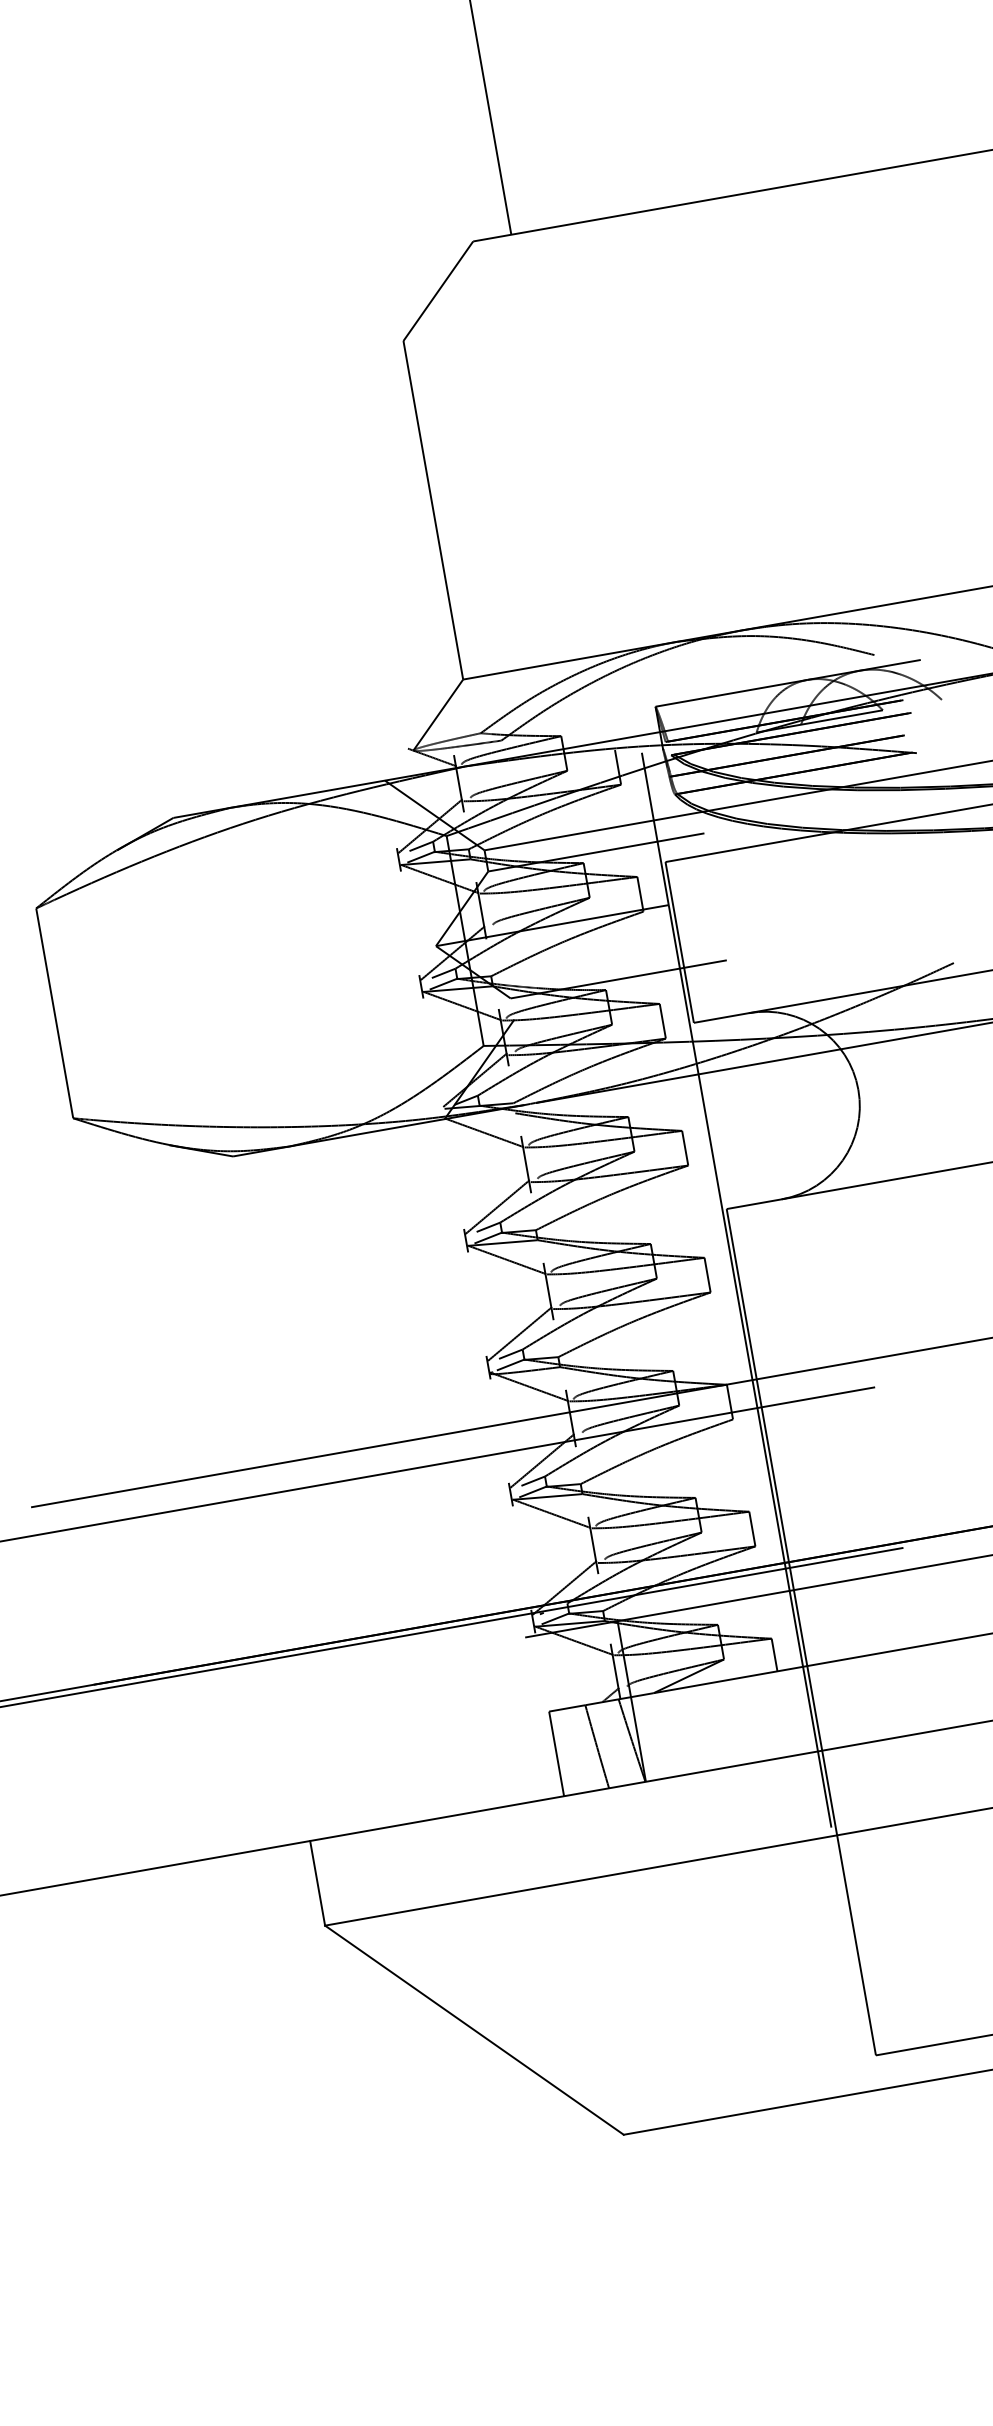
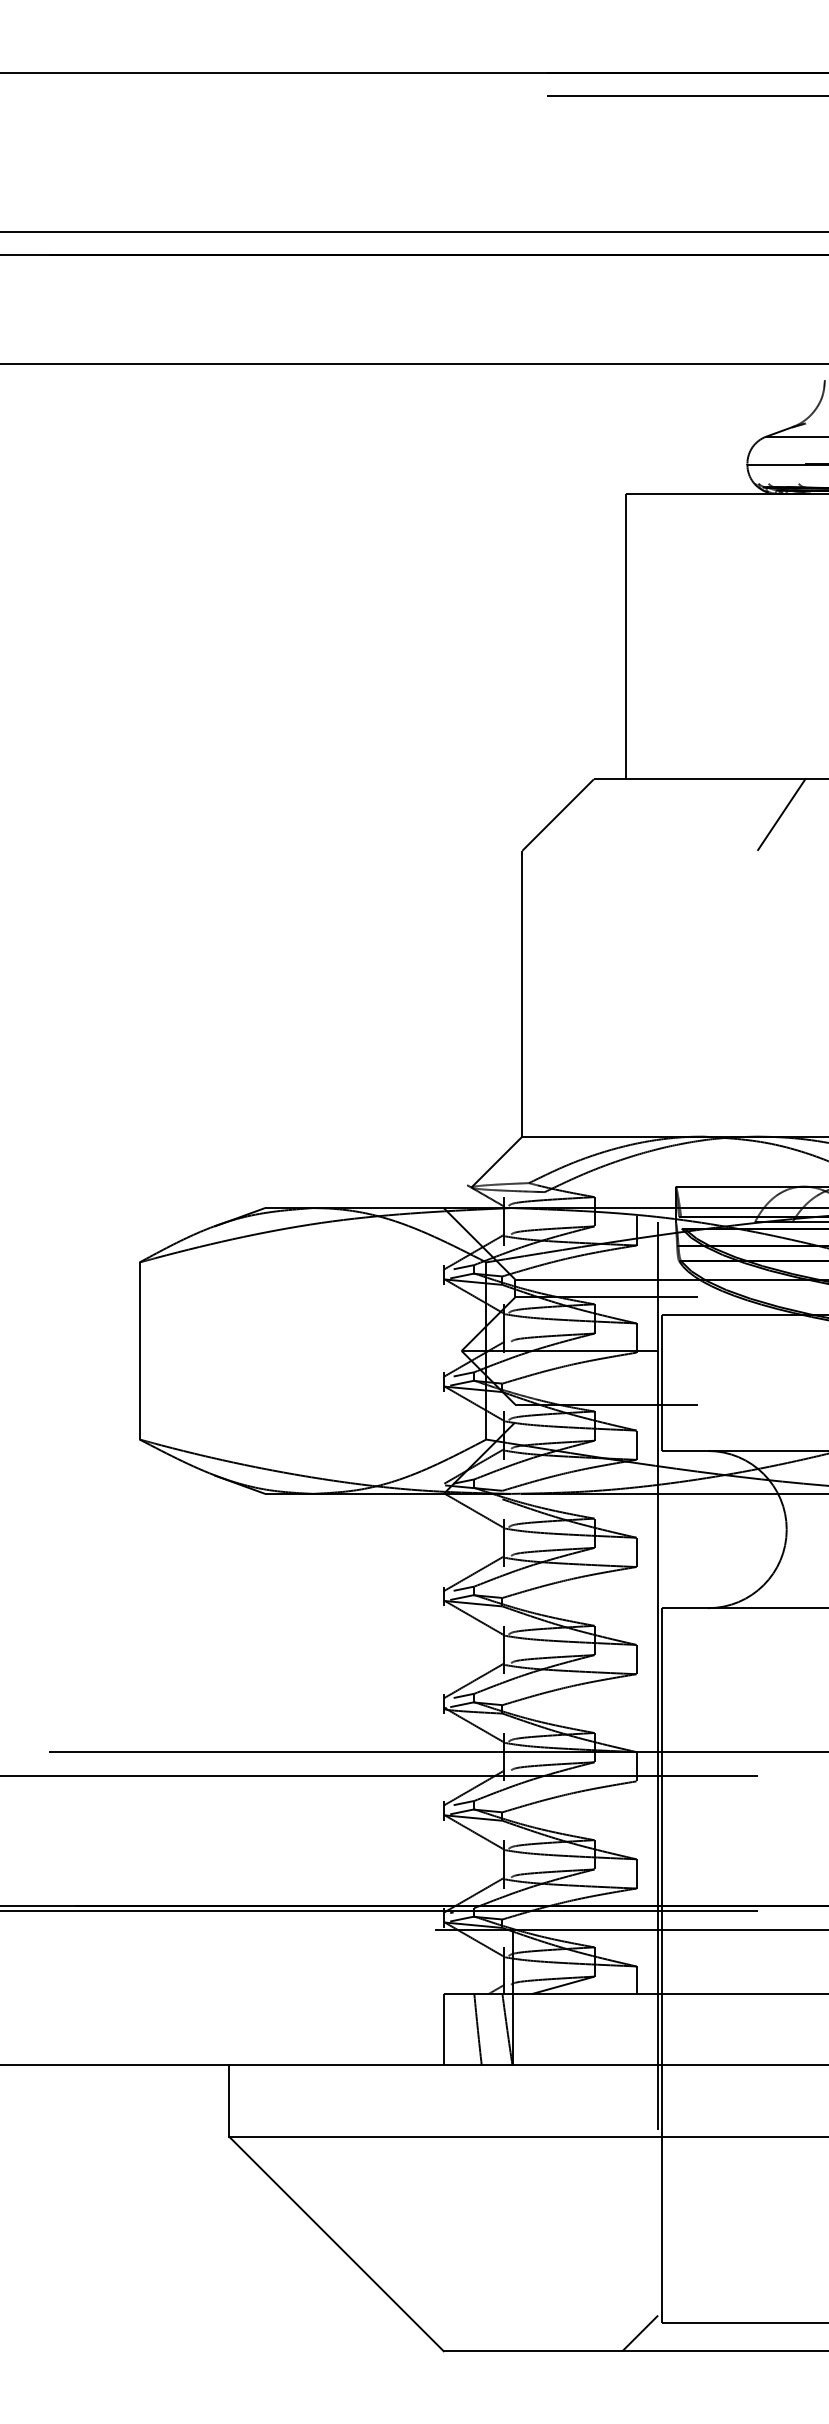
line: (702, 243) -> (781, 814), added
line: (853, 2072) -> (640, 2333), added

